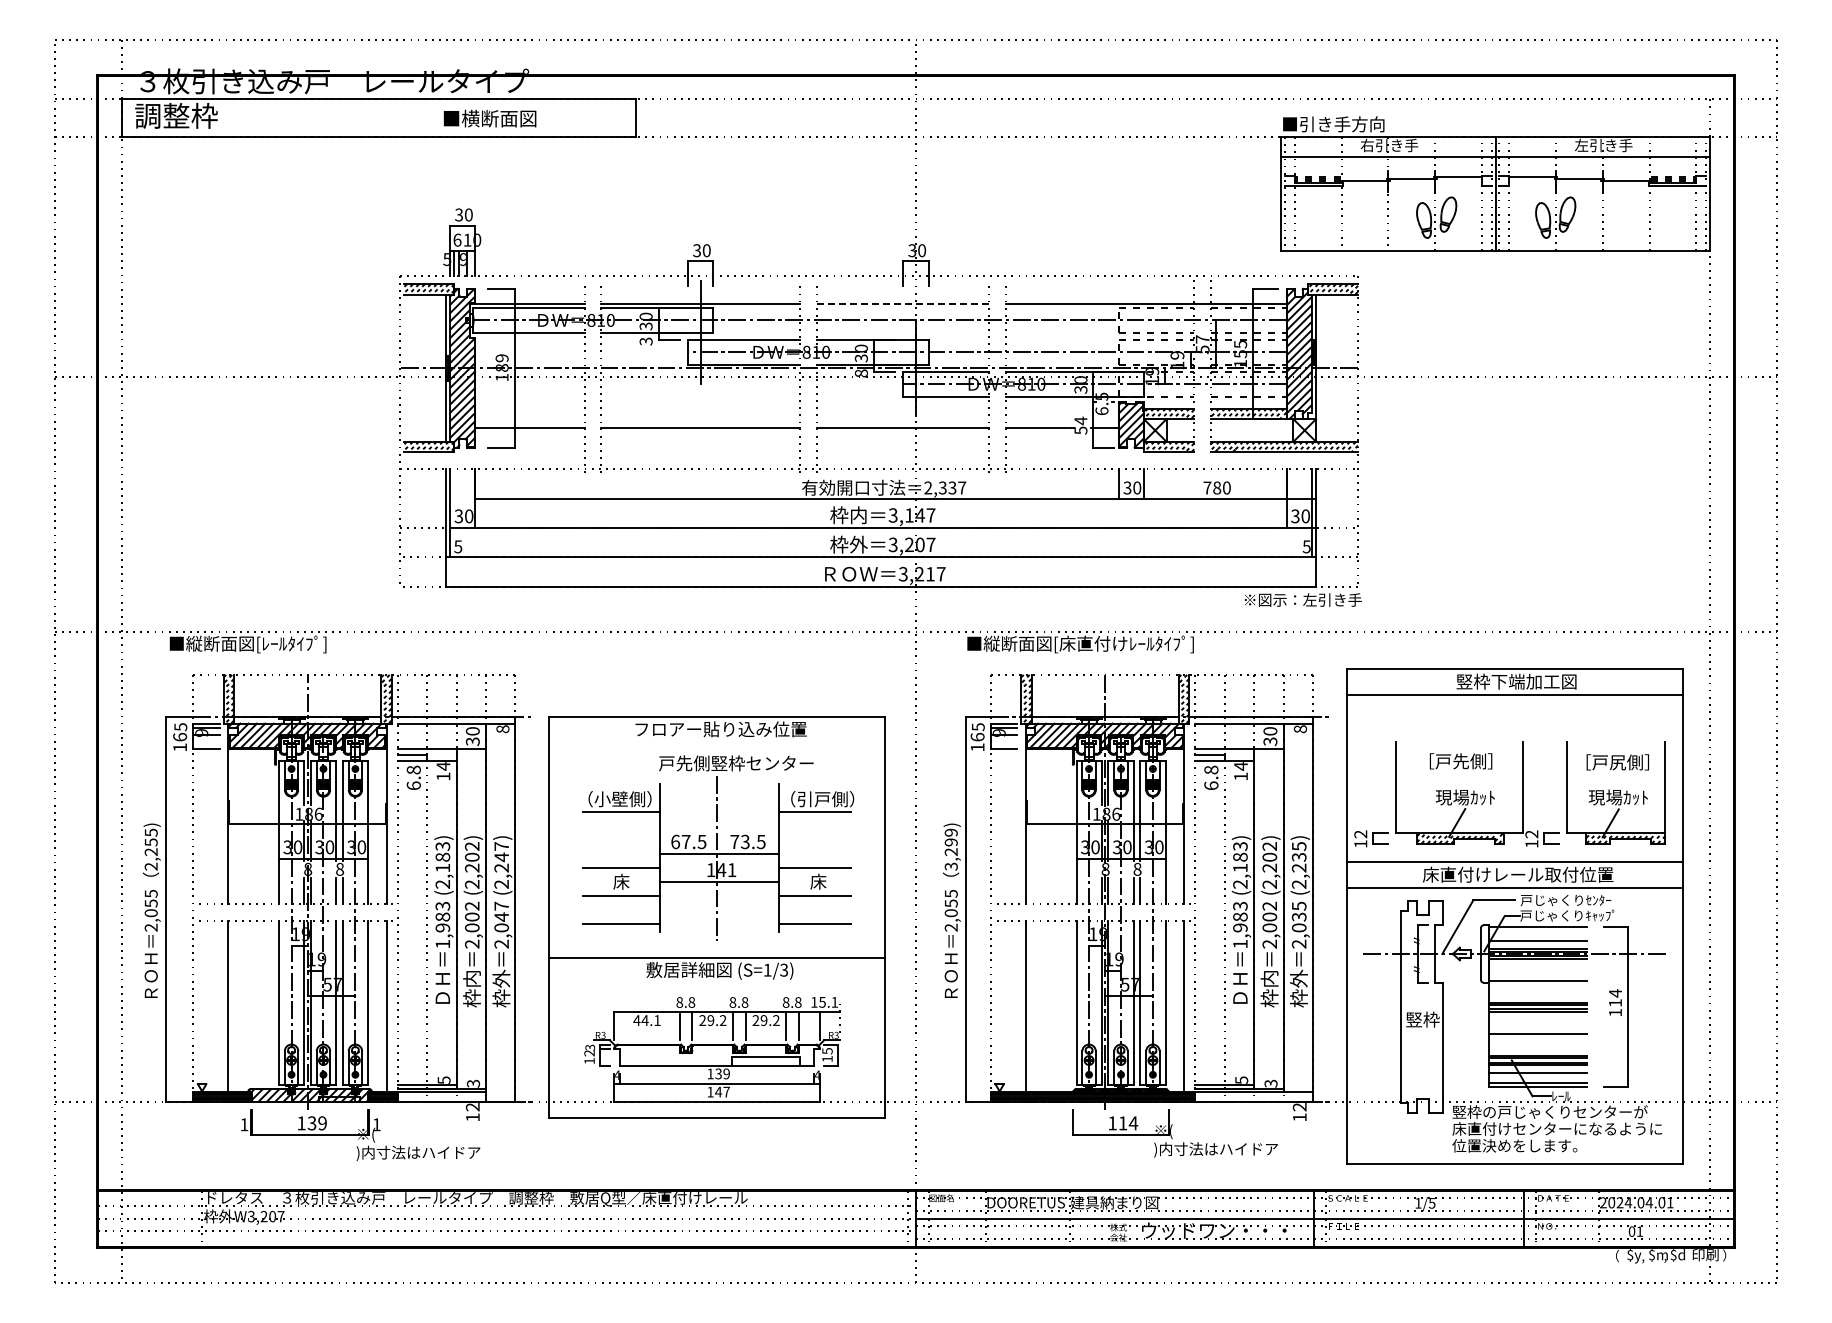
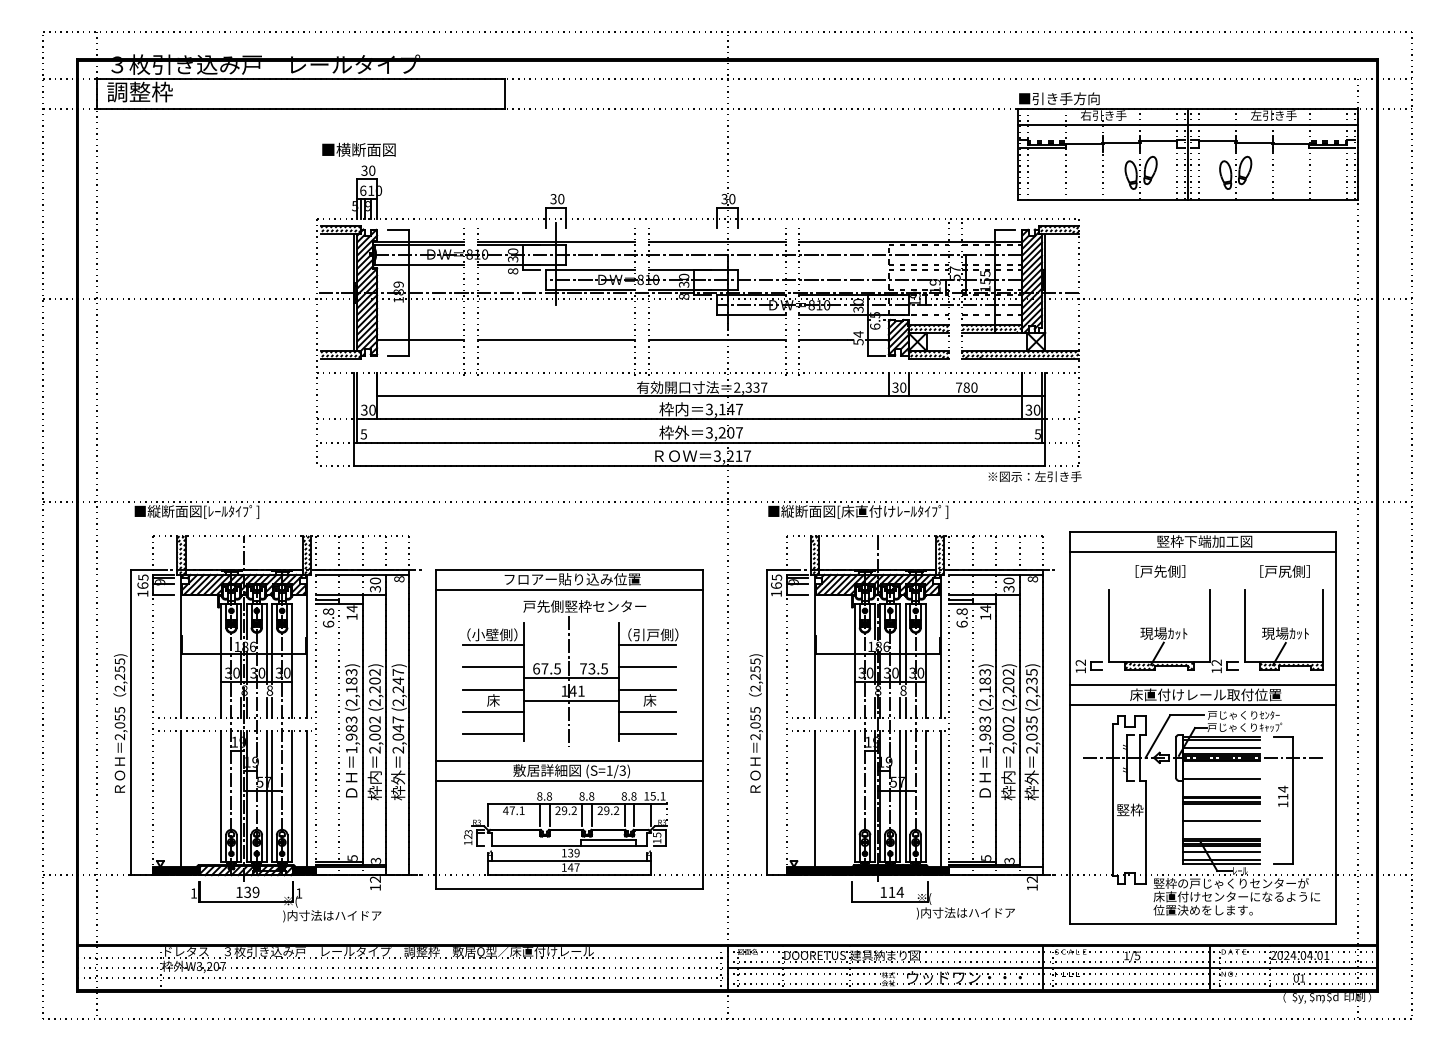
text: (489, 118) -> (358, 149), moved
line: (903, 304) -> (717, 241), dashed -> solid
text: (645, 341) -> (512, 271), 3 -> 8
line: (717, 742) -> (569, 589), added
text: (1460, 761) -> (1160, 571), moved
text: (1617, 762) -> (1284, 571), moved
line: (621, 840) -> (493, 667), added
line: (814, 840) -> (646, 667), added
text: (950, 849) -> (754, 674), 3,299) -> 2,255)
line: (1537, 931) -> (1221, 739), added
line: (717, 982) -> (569, 780), added
text: (644, 1020) -> (511, 810), 44.1 -> 47.1

